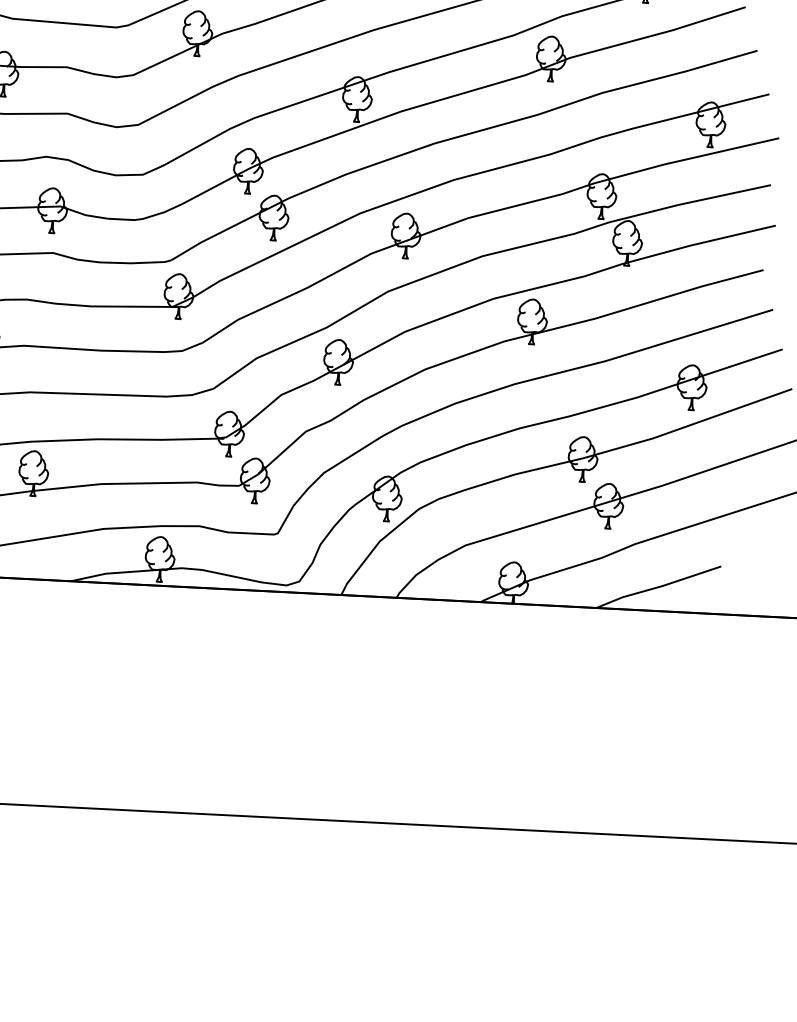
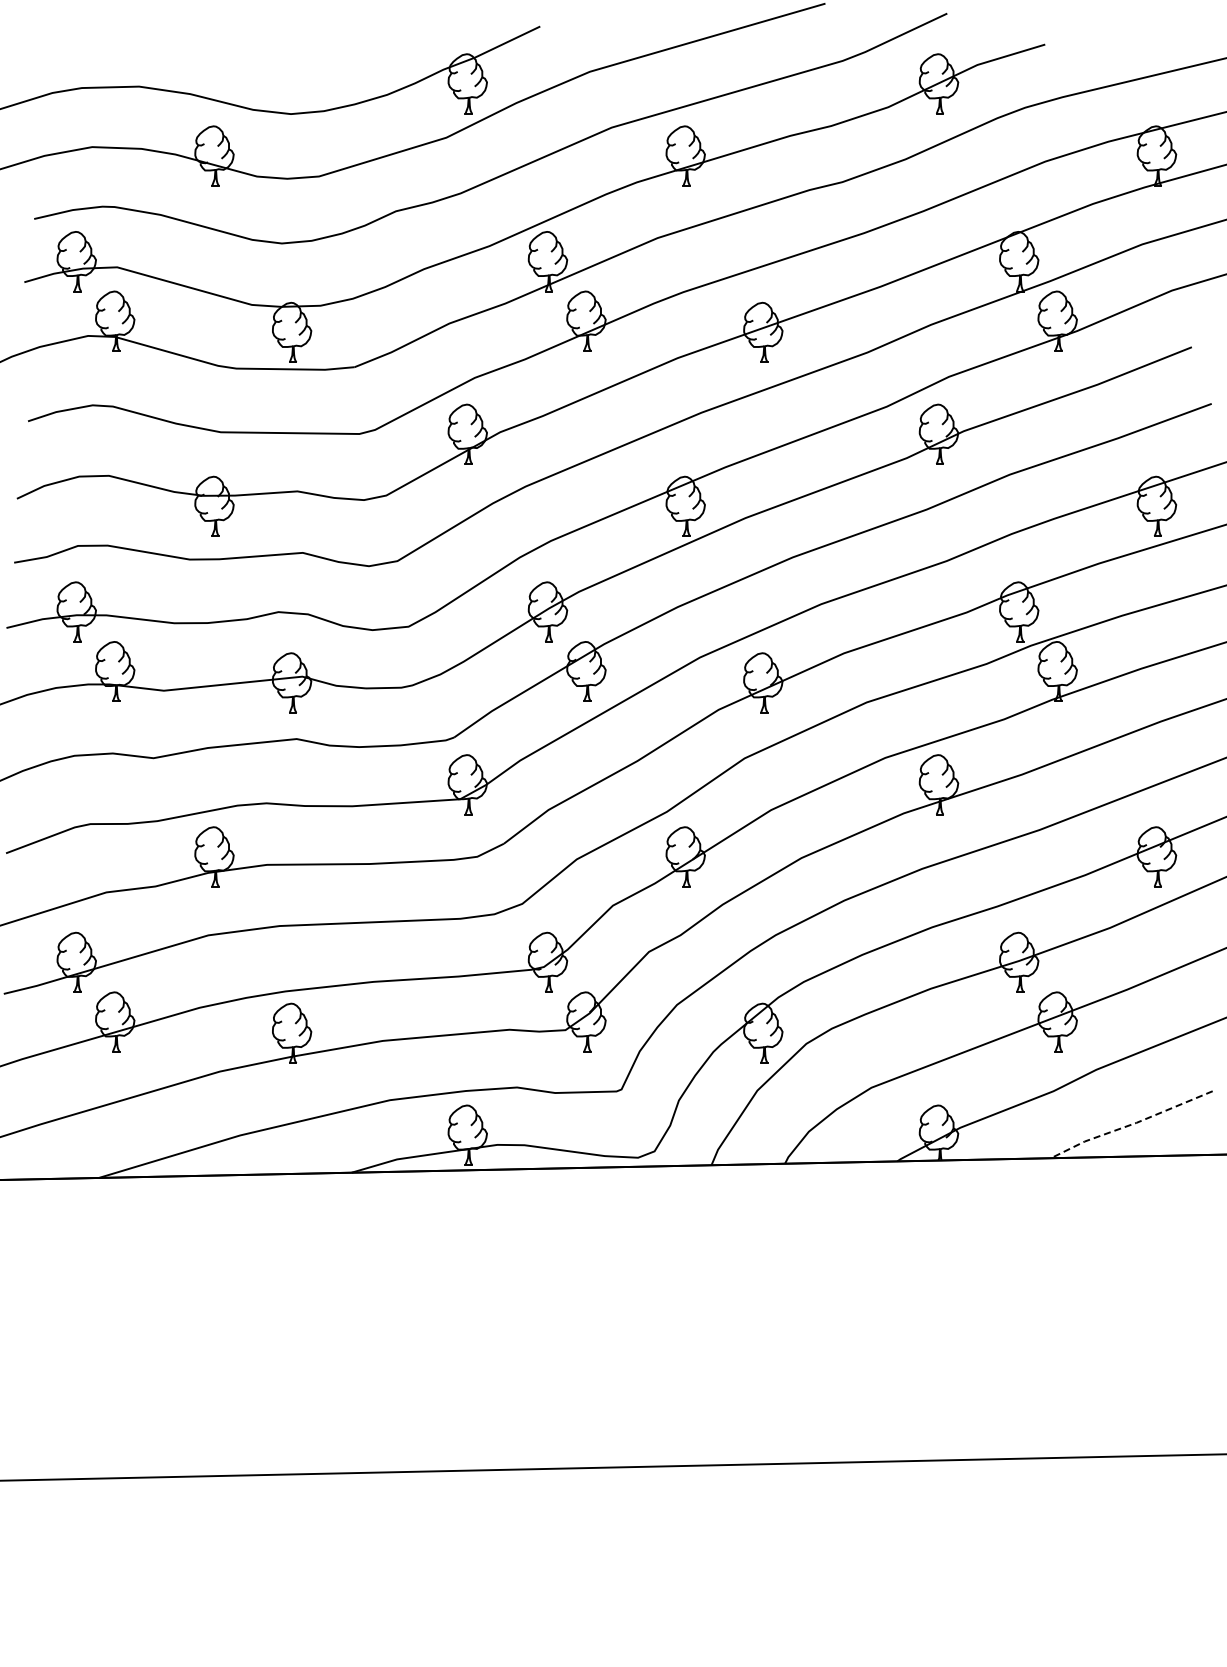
line: (658, 587) -> (1131, 1124), solid -> dashed

